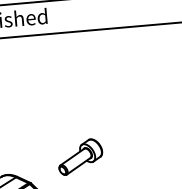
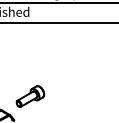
part: (80, 156) -> (30, 96), moved

